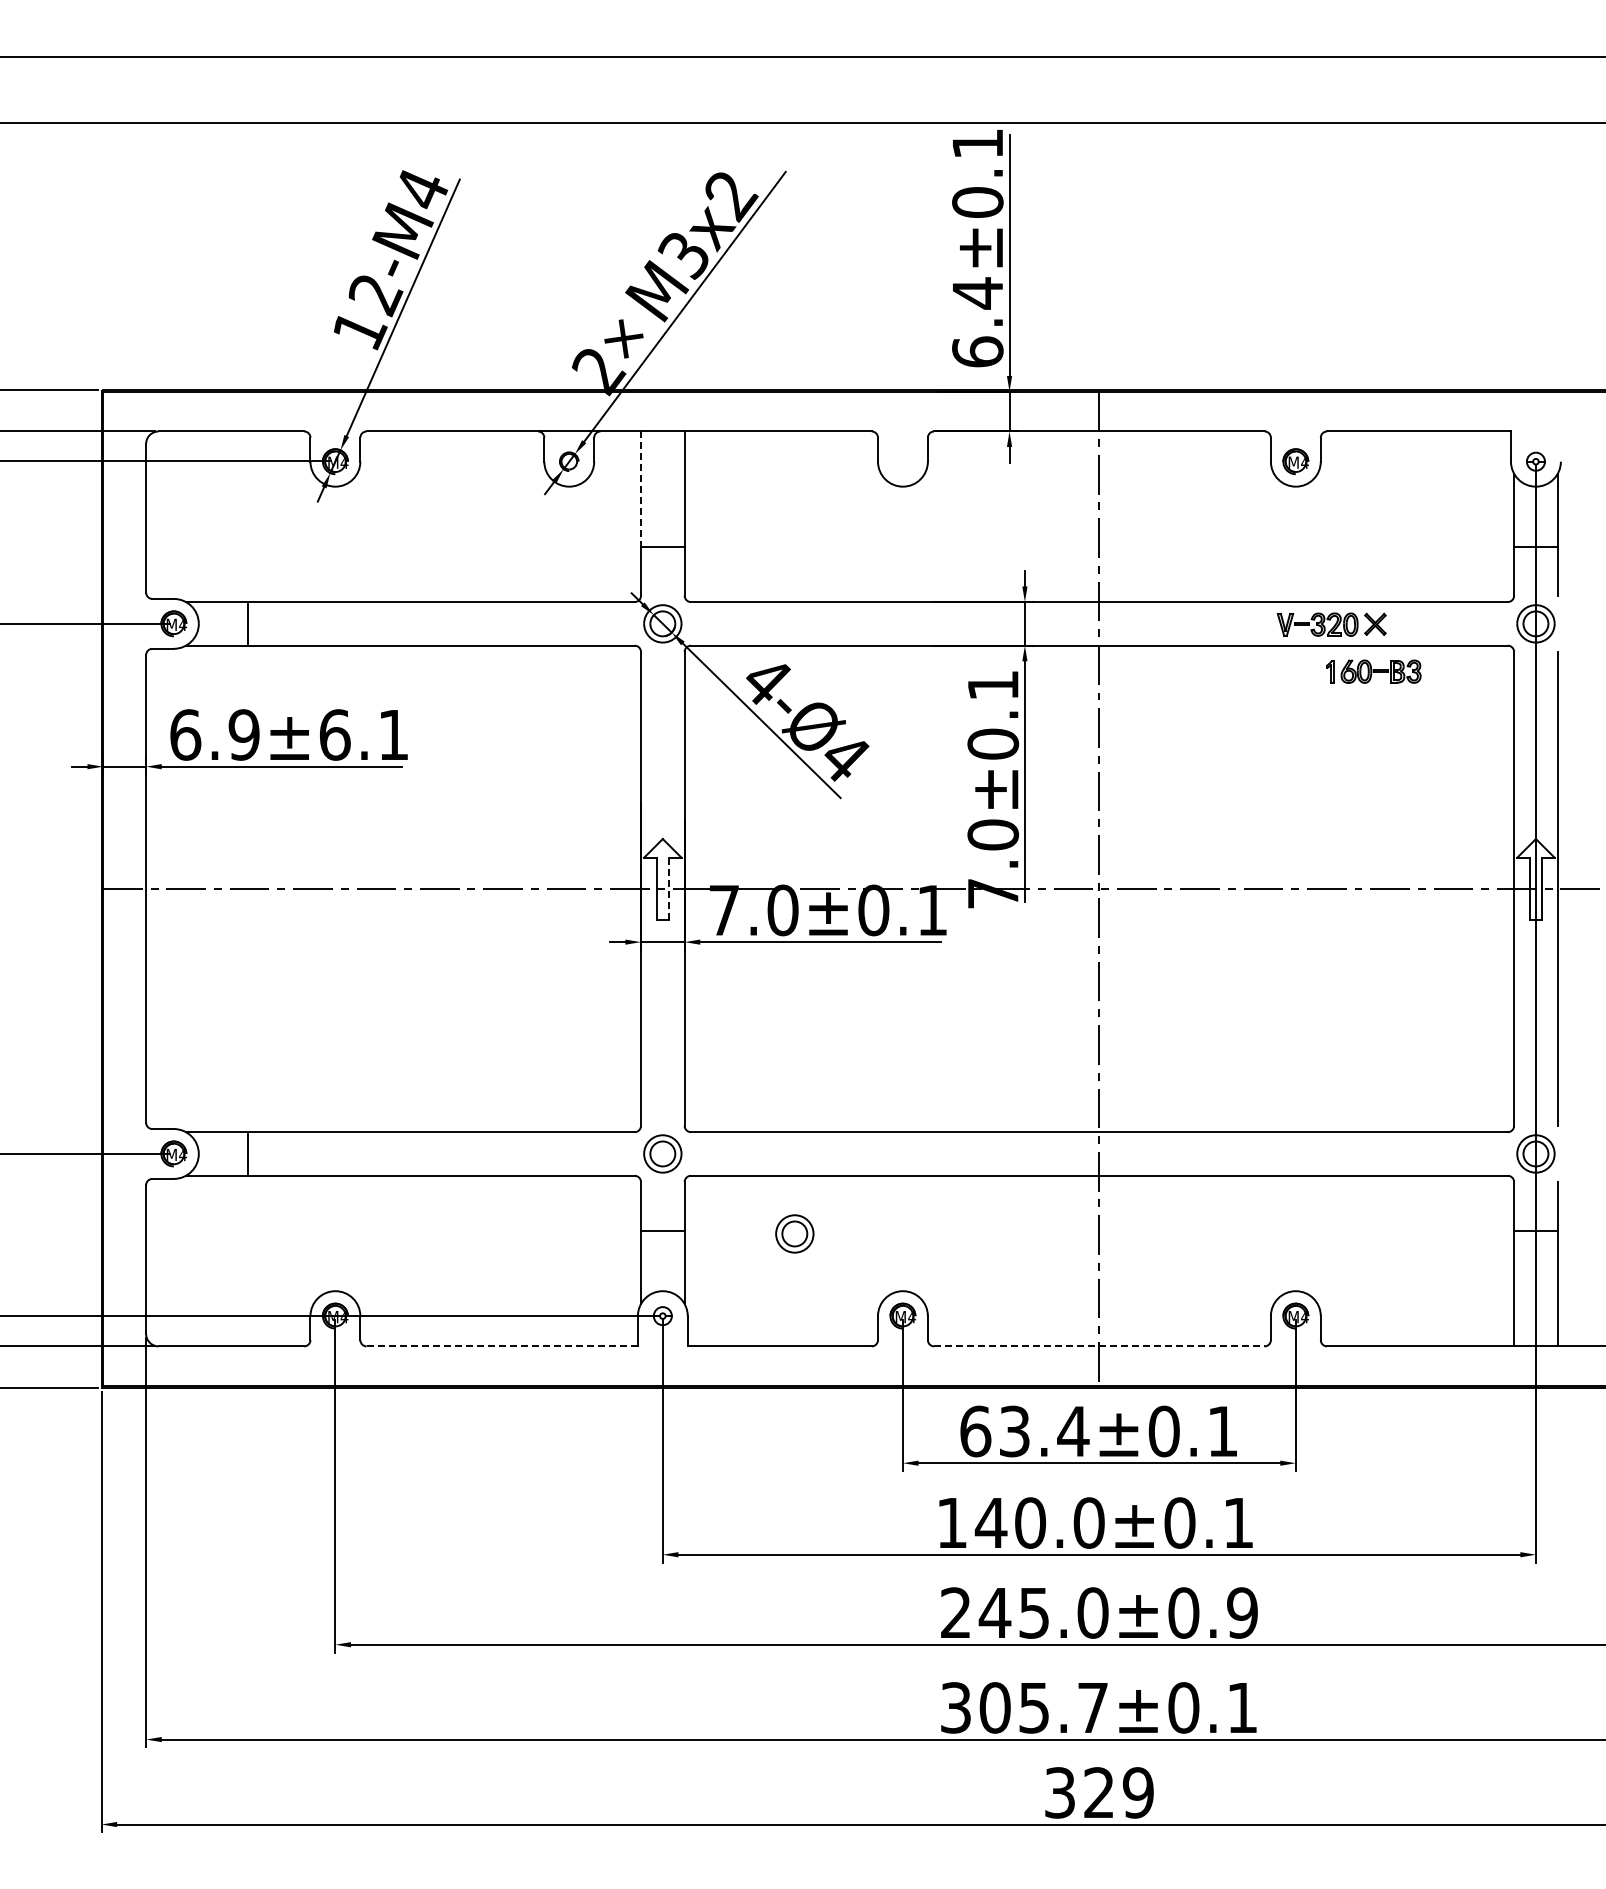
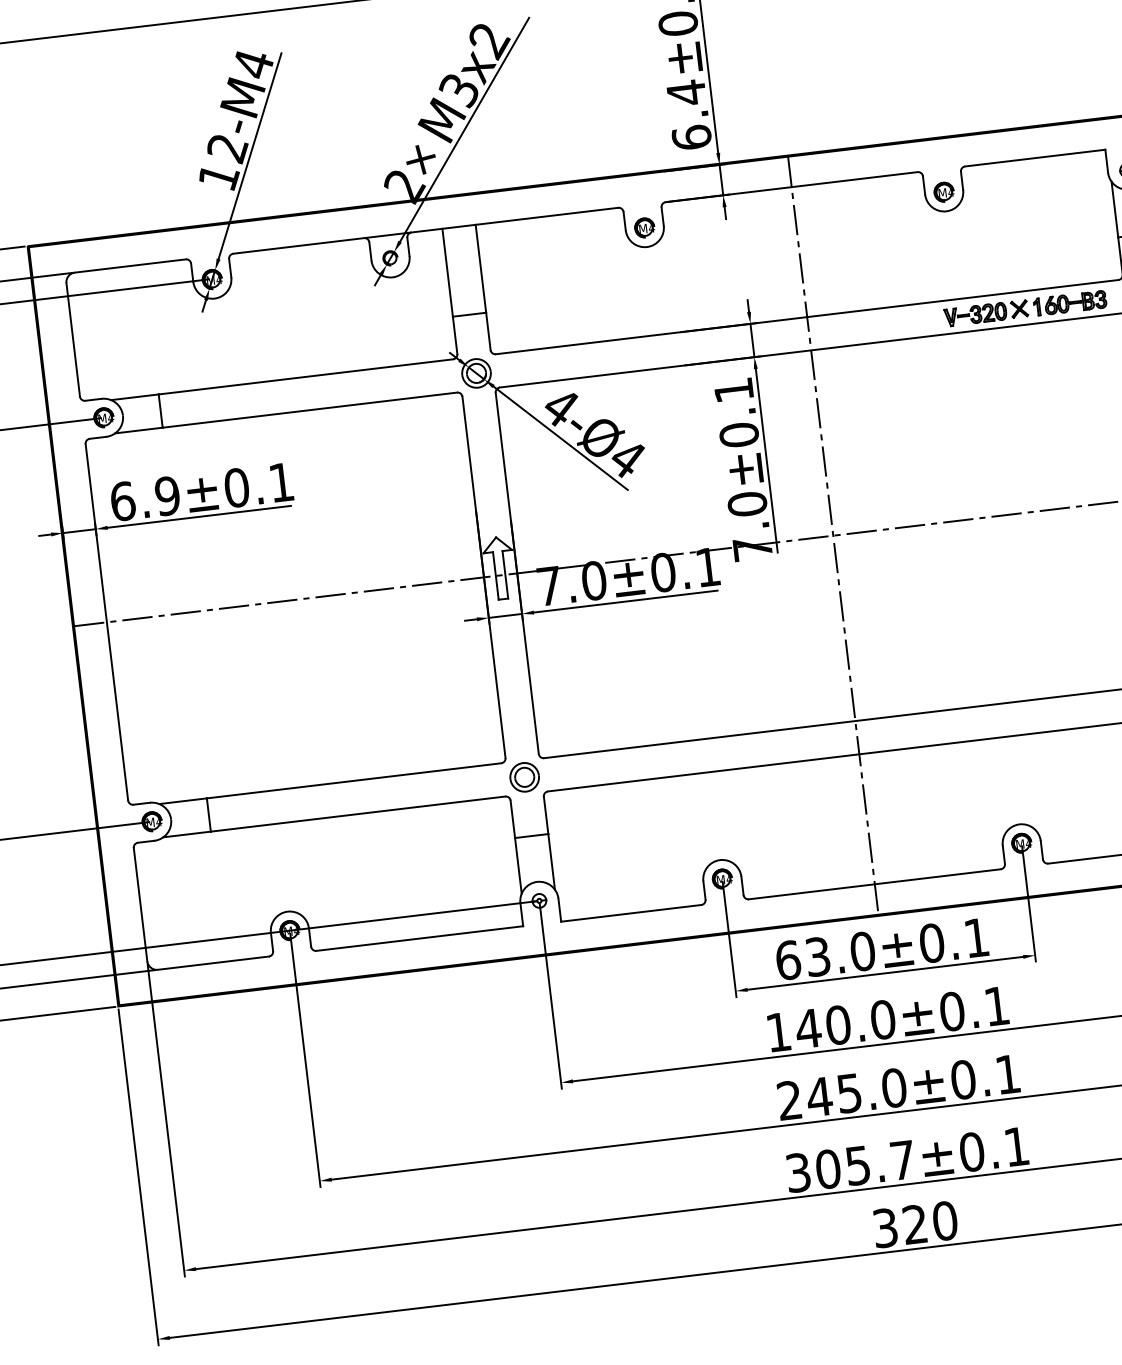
part: (902, 461) -> (644, 227), added
line: (641, 489) -> (448, 272), dashed -> solid
part: (1373, 671) -> (1069, 303), moved
text: (334, 734) -> (236, 487), 6.9±6.1 -> 6.9±0.1
line: (669, 888) -> (505, 574), dashed -> solid
part: (794, 1233) -> (632, 825), removed
line: (502, 1346) -> (420, 938), dashed -> solid
line: (1099, 1346) -> (874, 884), dashed -> solid
text: (1073, 1431) -> (862, 951), 63.4±0.1 -> 63.0±0.1
text: (1242, 1612) -> (1008, 1074), 245.0±0.9 -> 245.0±0.1
text: (1137, 1792) -> (944, 1220), 329 -> 320

